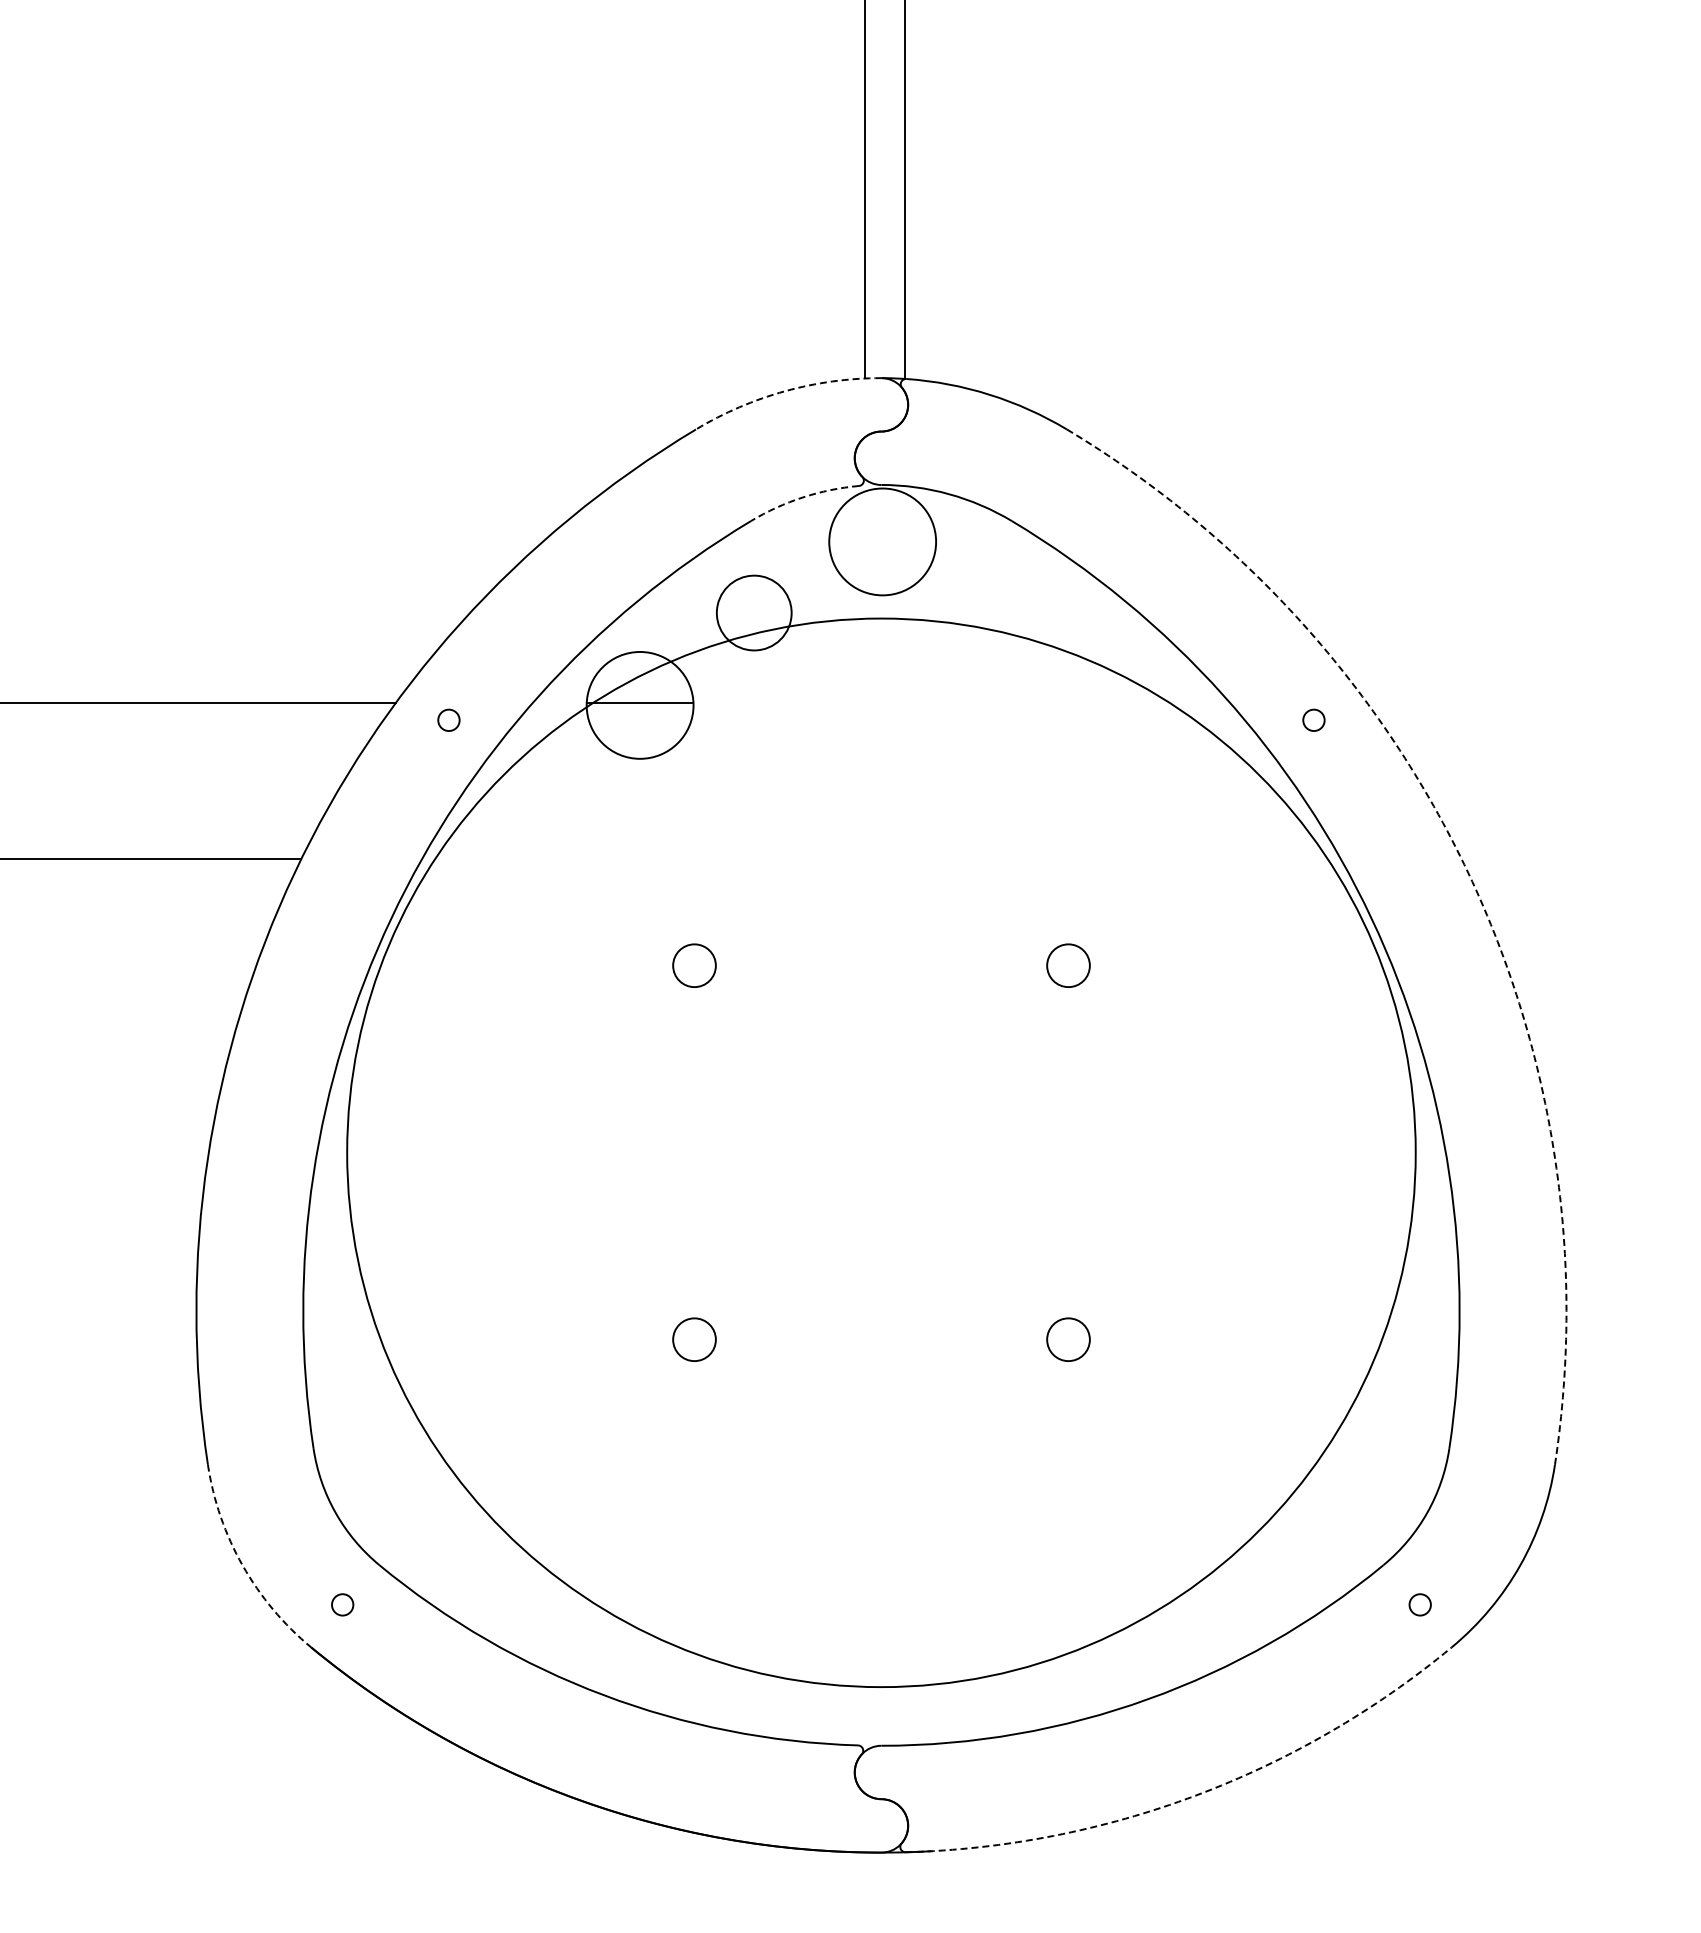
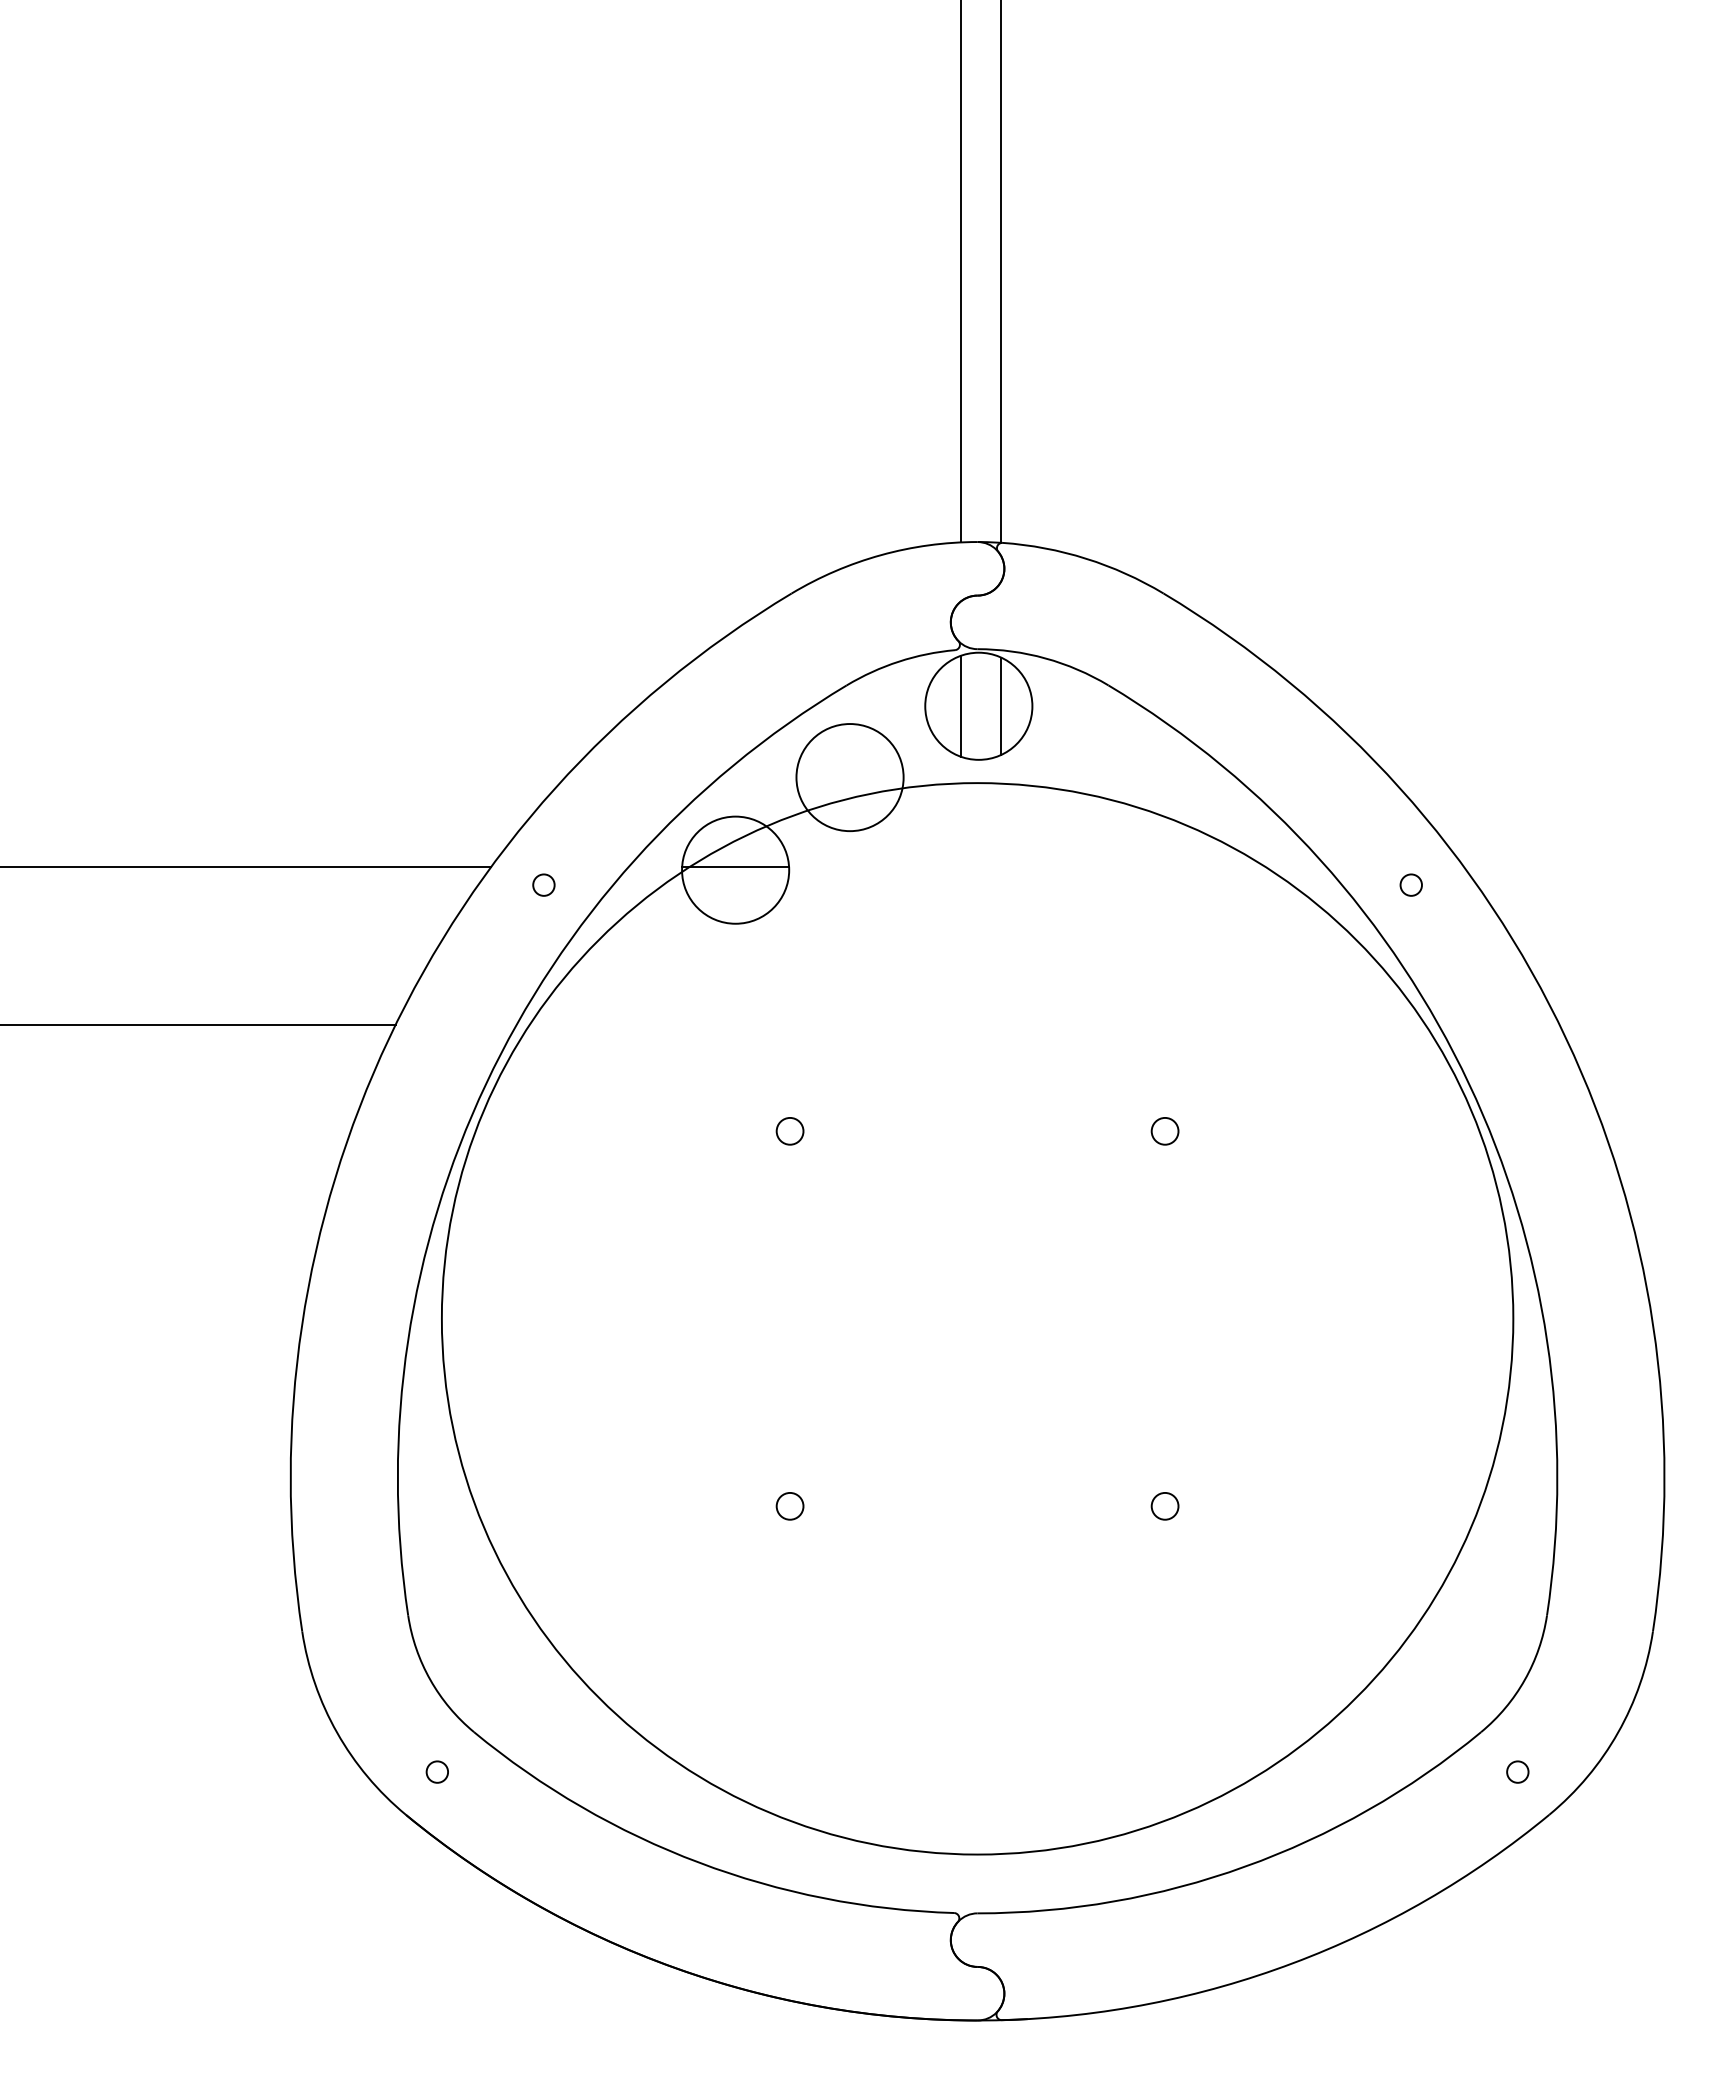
arc: (785, 391) -> (881, 555), dashed -> solid
arc: (802, 497) -> (898, 661), dashed -> solid
line: (865, 541) -> (961, 705), added
line: (905, 541) -> (1001, 705), added
circle: (753, 612) -> (849, 777), size x1.43
arc: (1468, 873) -> (1566, 1038), dashed -> solid
circle: (693, 966) -> (789, 1131), size x0.62
circle: (1067, 966) -> (1164, 1131), size x0.62
circle: (693, 1339) -> (789, 1506), size x0.62
circle: (1067, 1339) -> (1164, 1506), size x0.62
arc: (243, 1565) -> (337, 1732), dashed -> solid
arc: (1195, 1795) -> (1292, 1963), dashed -> solid

